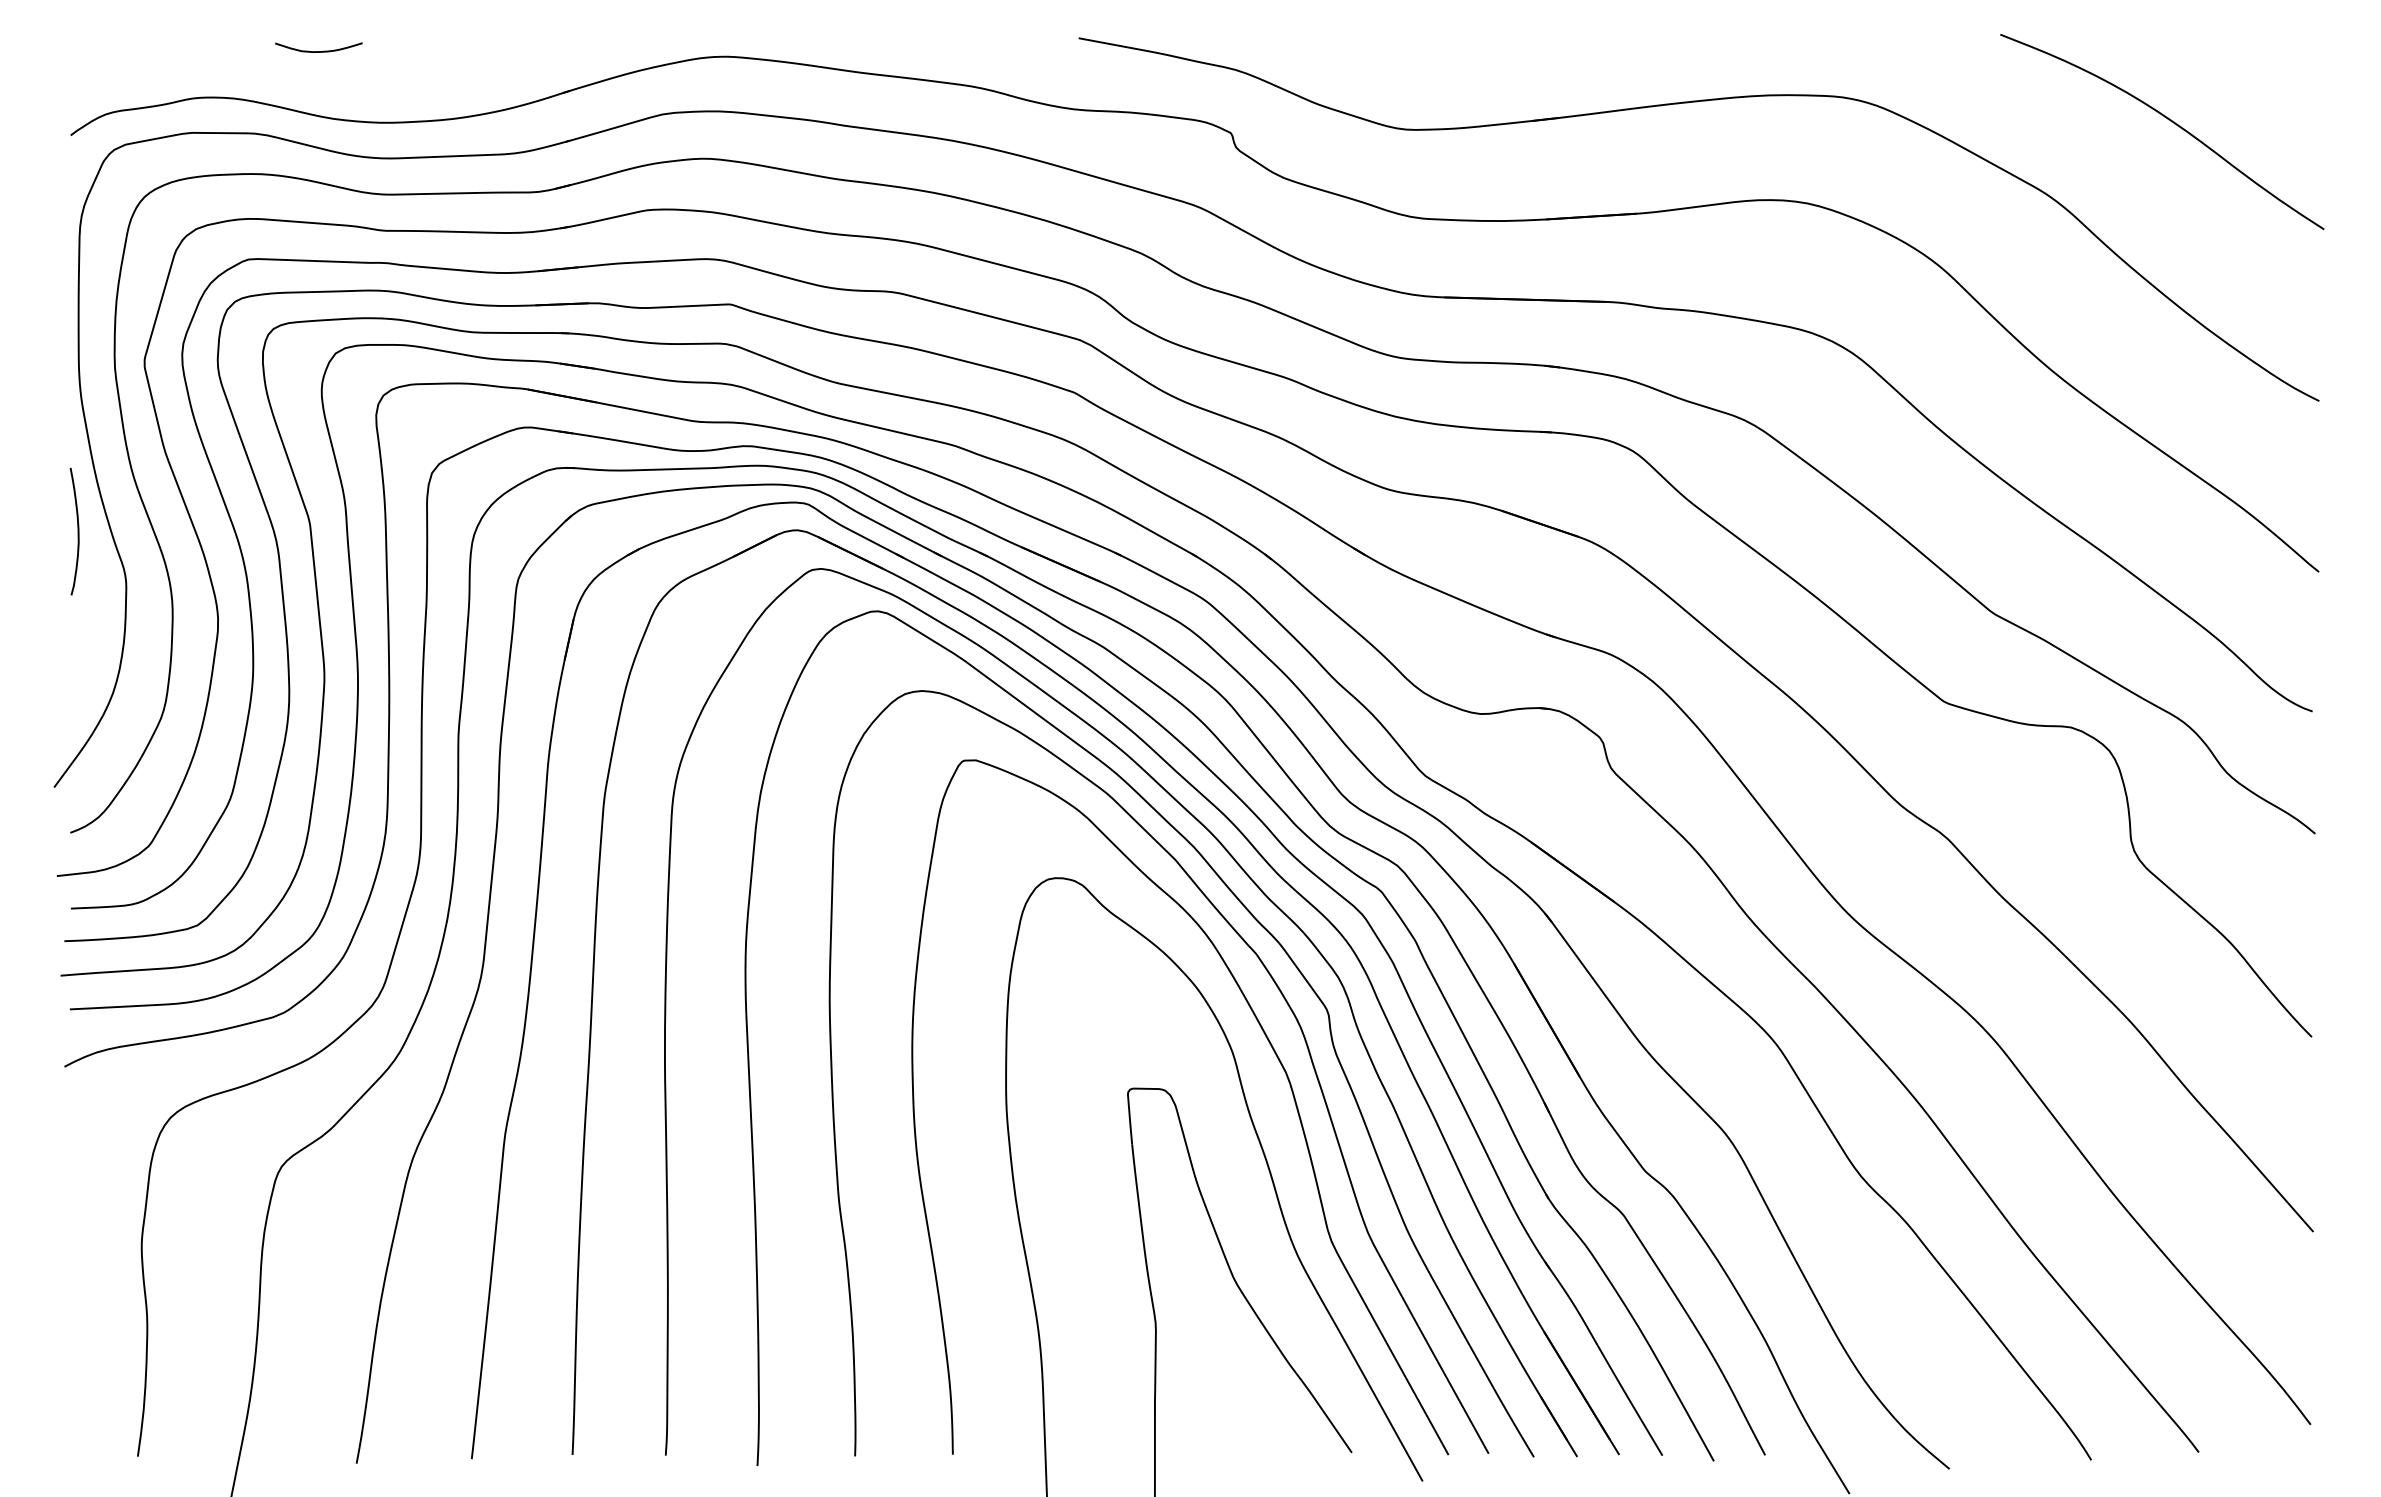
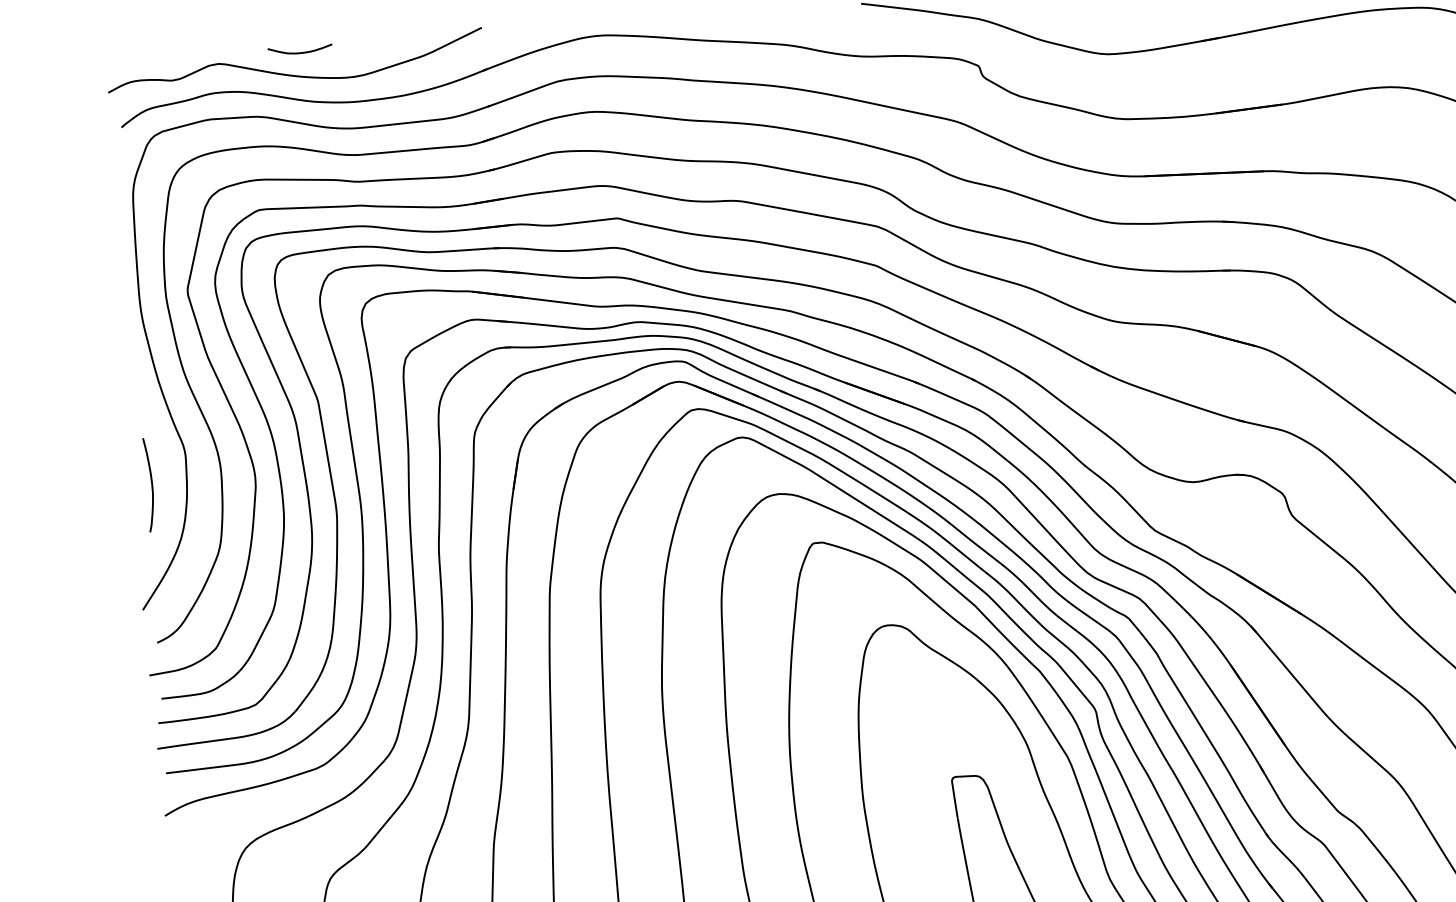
curve: (306, 80) -> (292, 74), added
curve: (77, 531) -> (151, 484), moved

